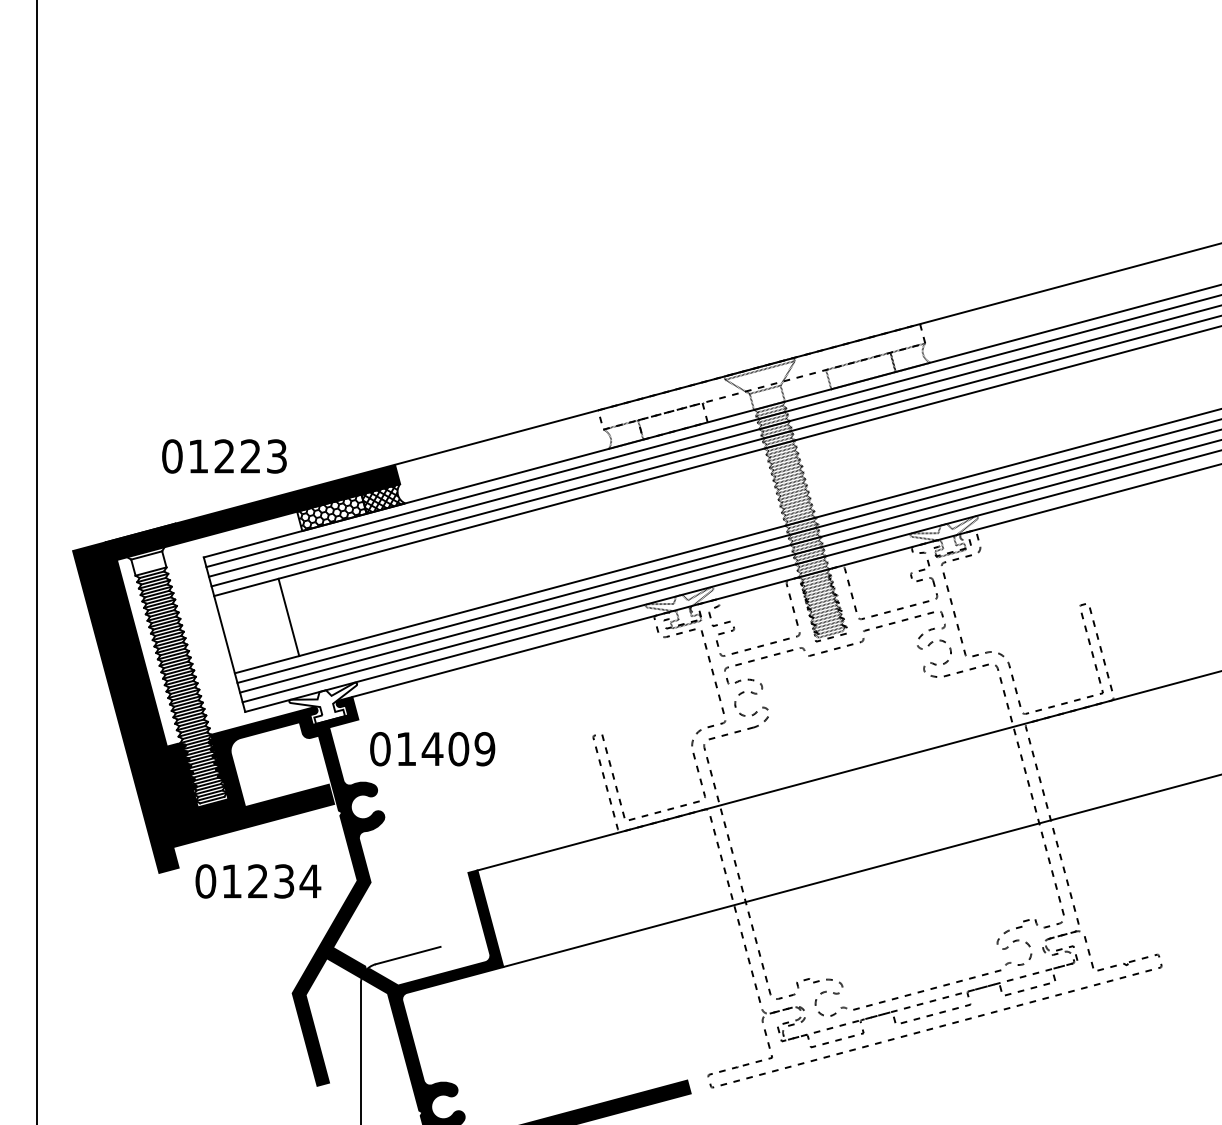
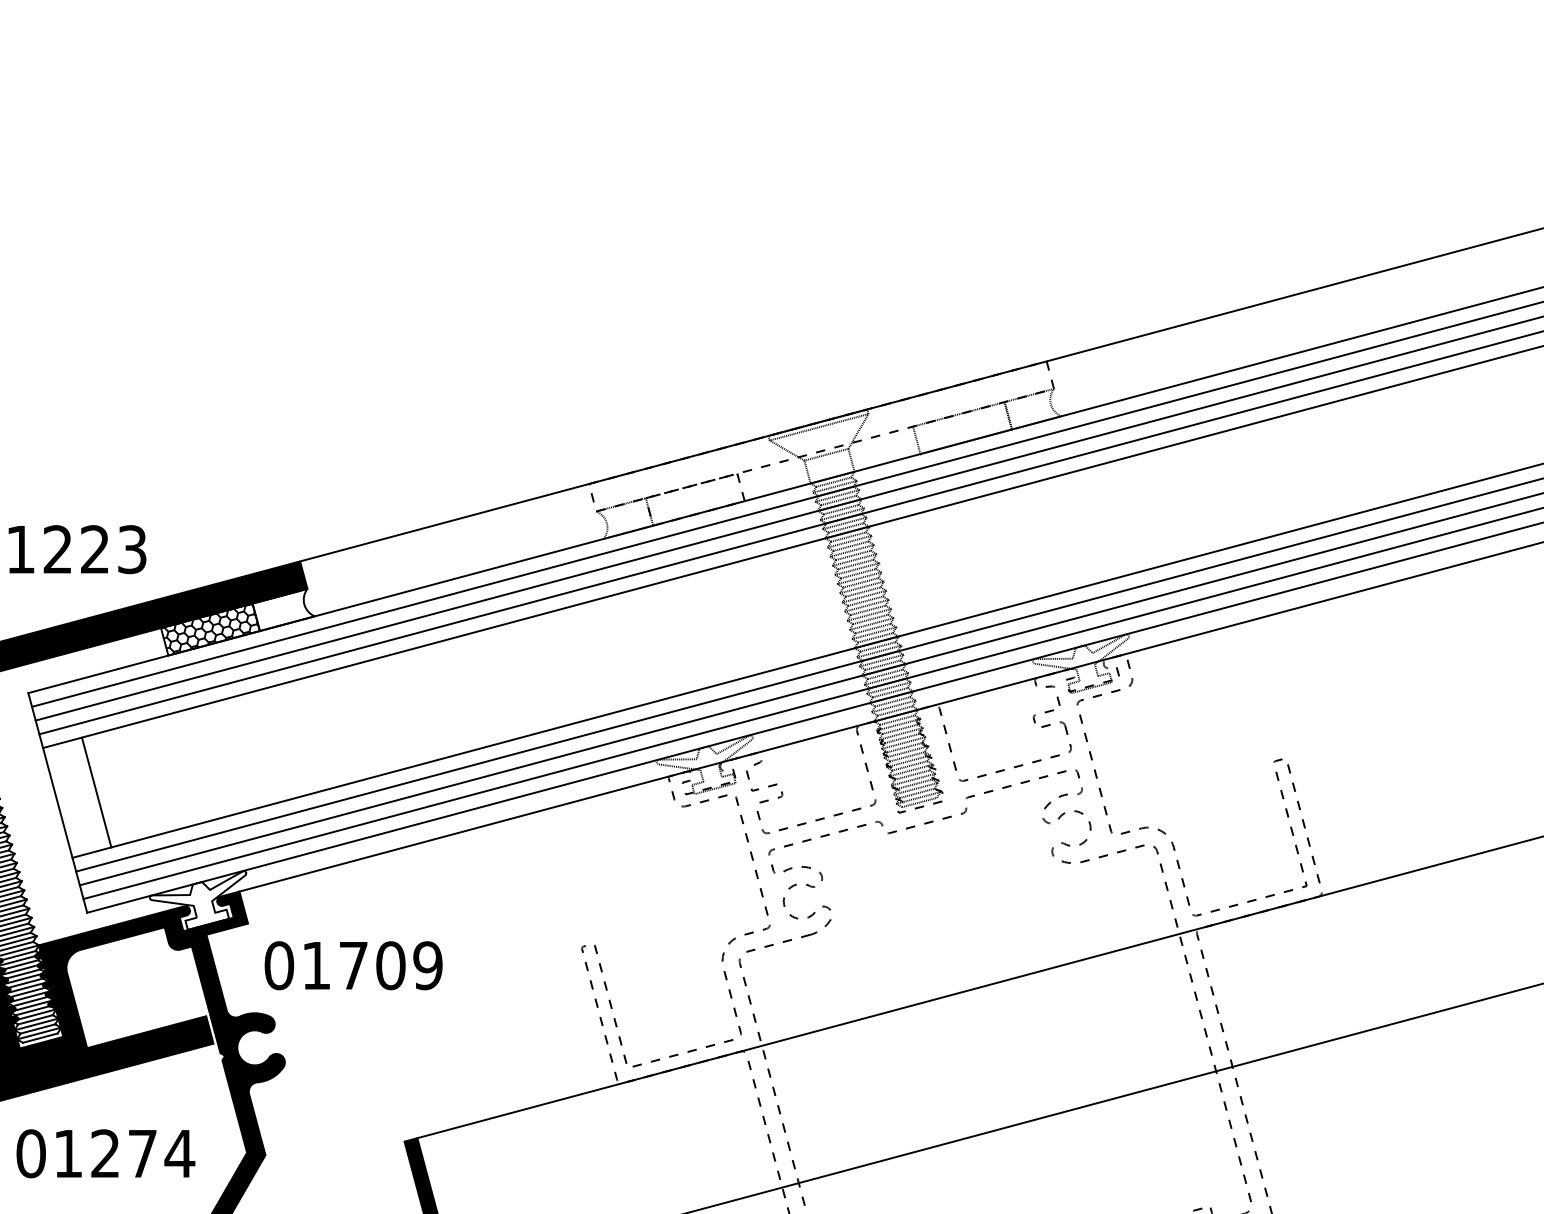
hatch: (382, 498) -> (282, 609), removed
line: (288, 617) -> (96, 792), moved
text: (432, 748) -> (353, 964), 01409 -> 01709
text: (284, 881) -> (143, 1153), 01234 -> 01274

